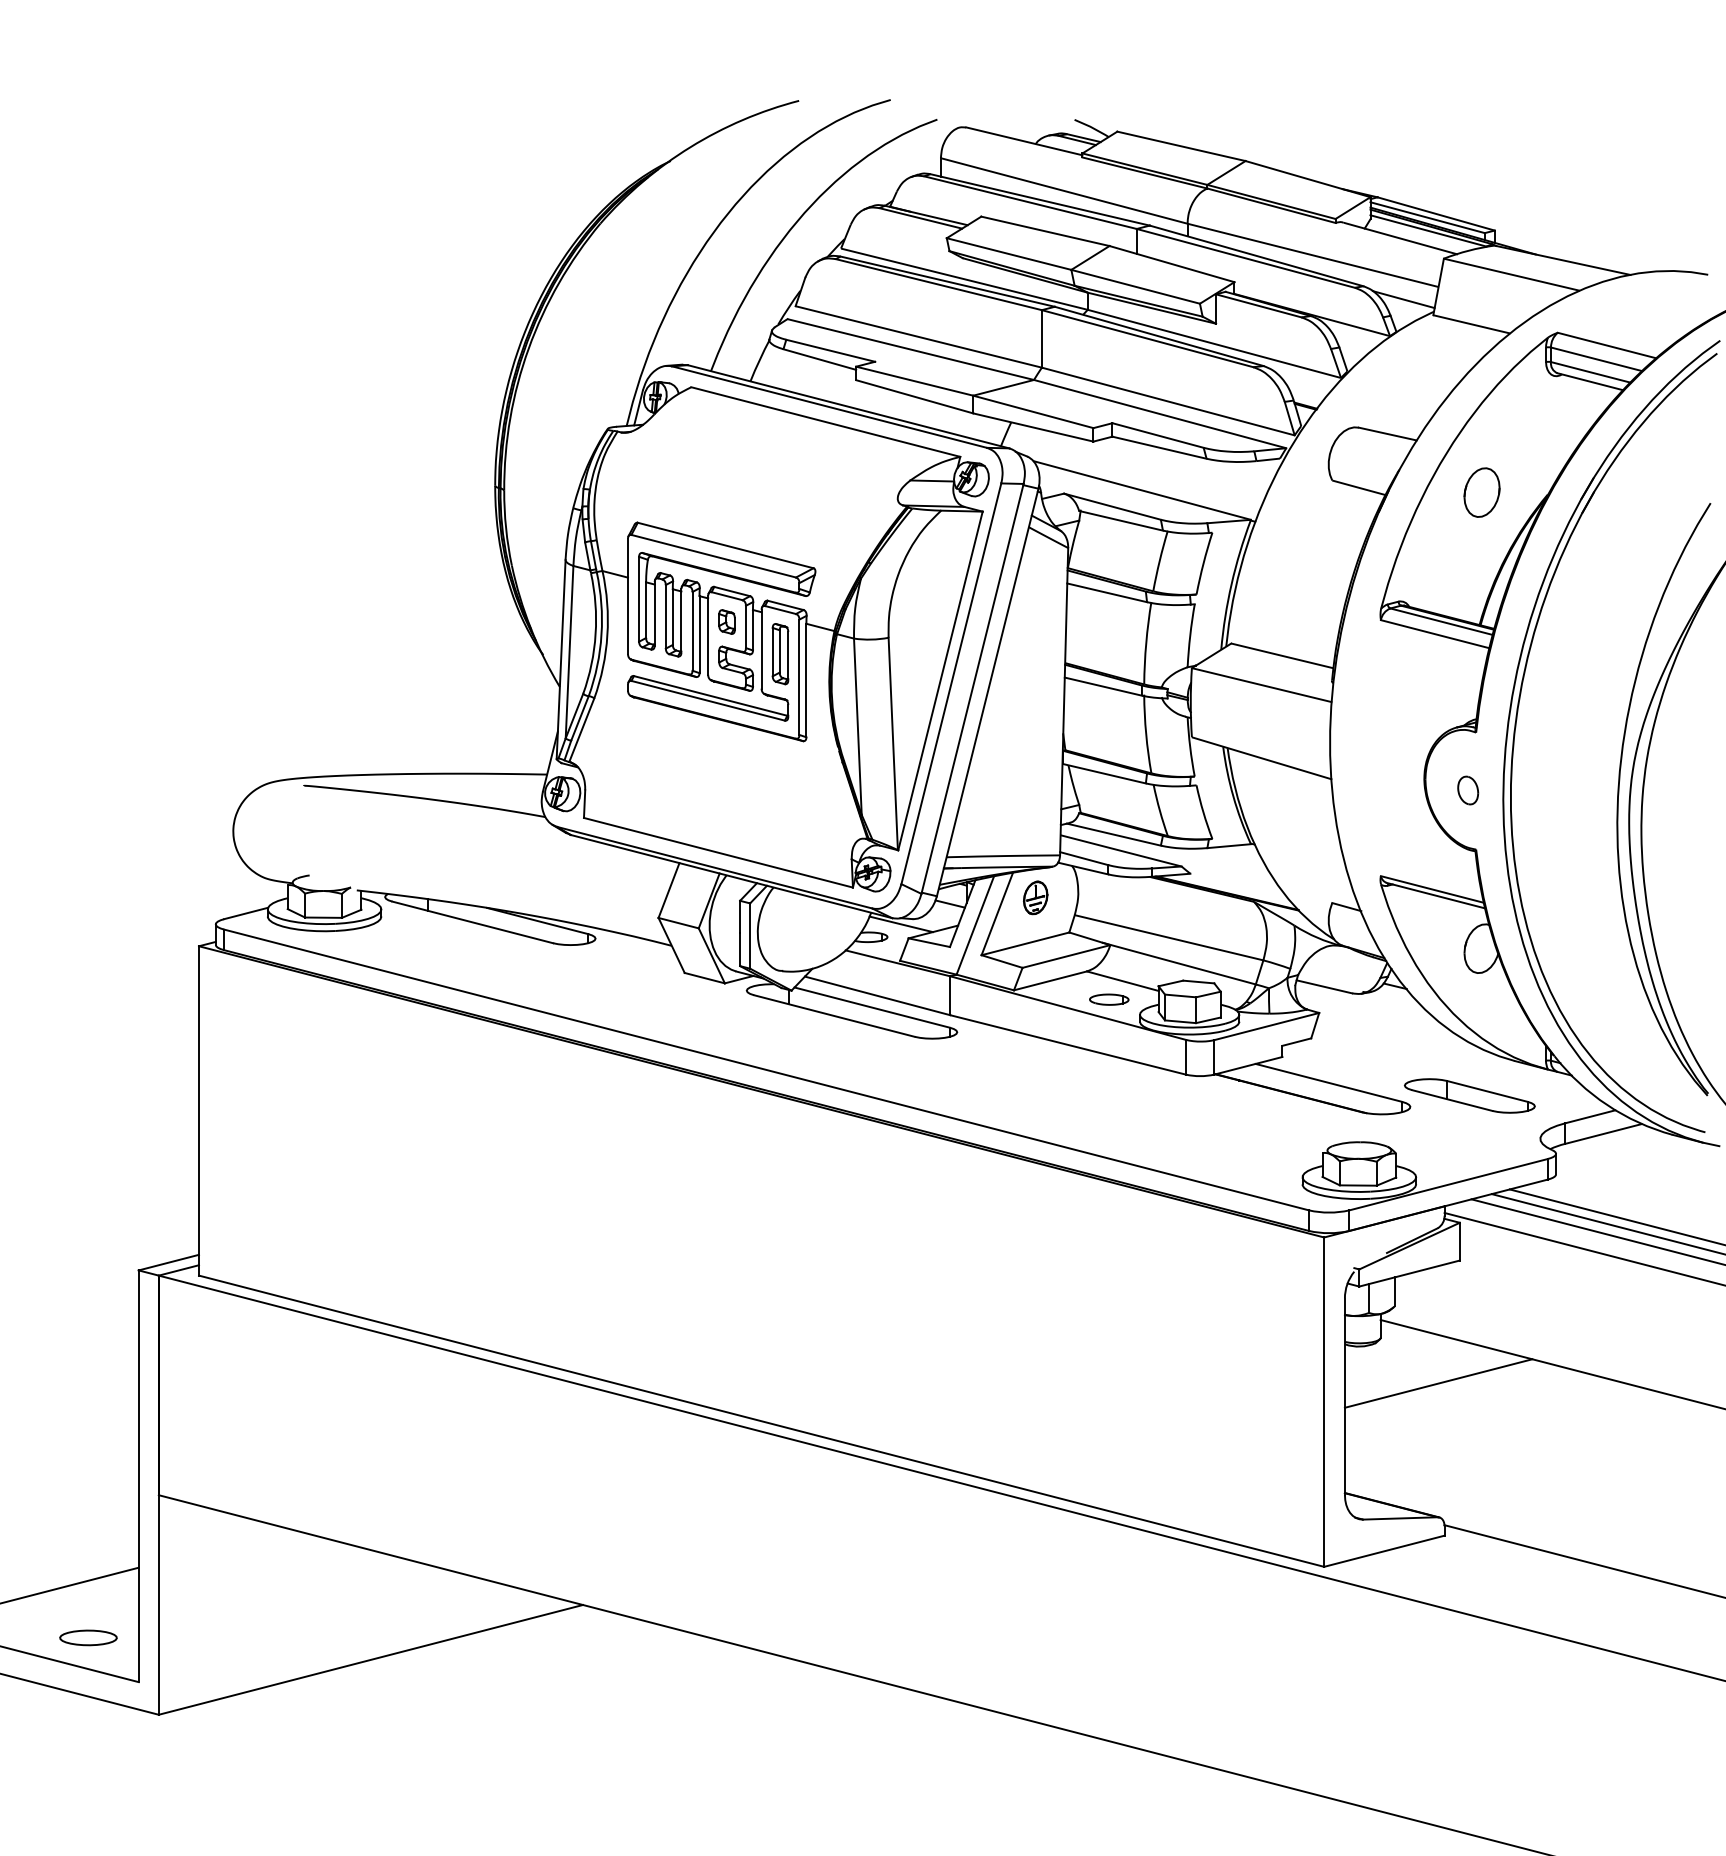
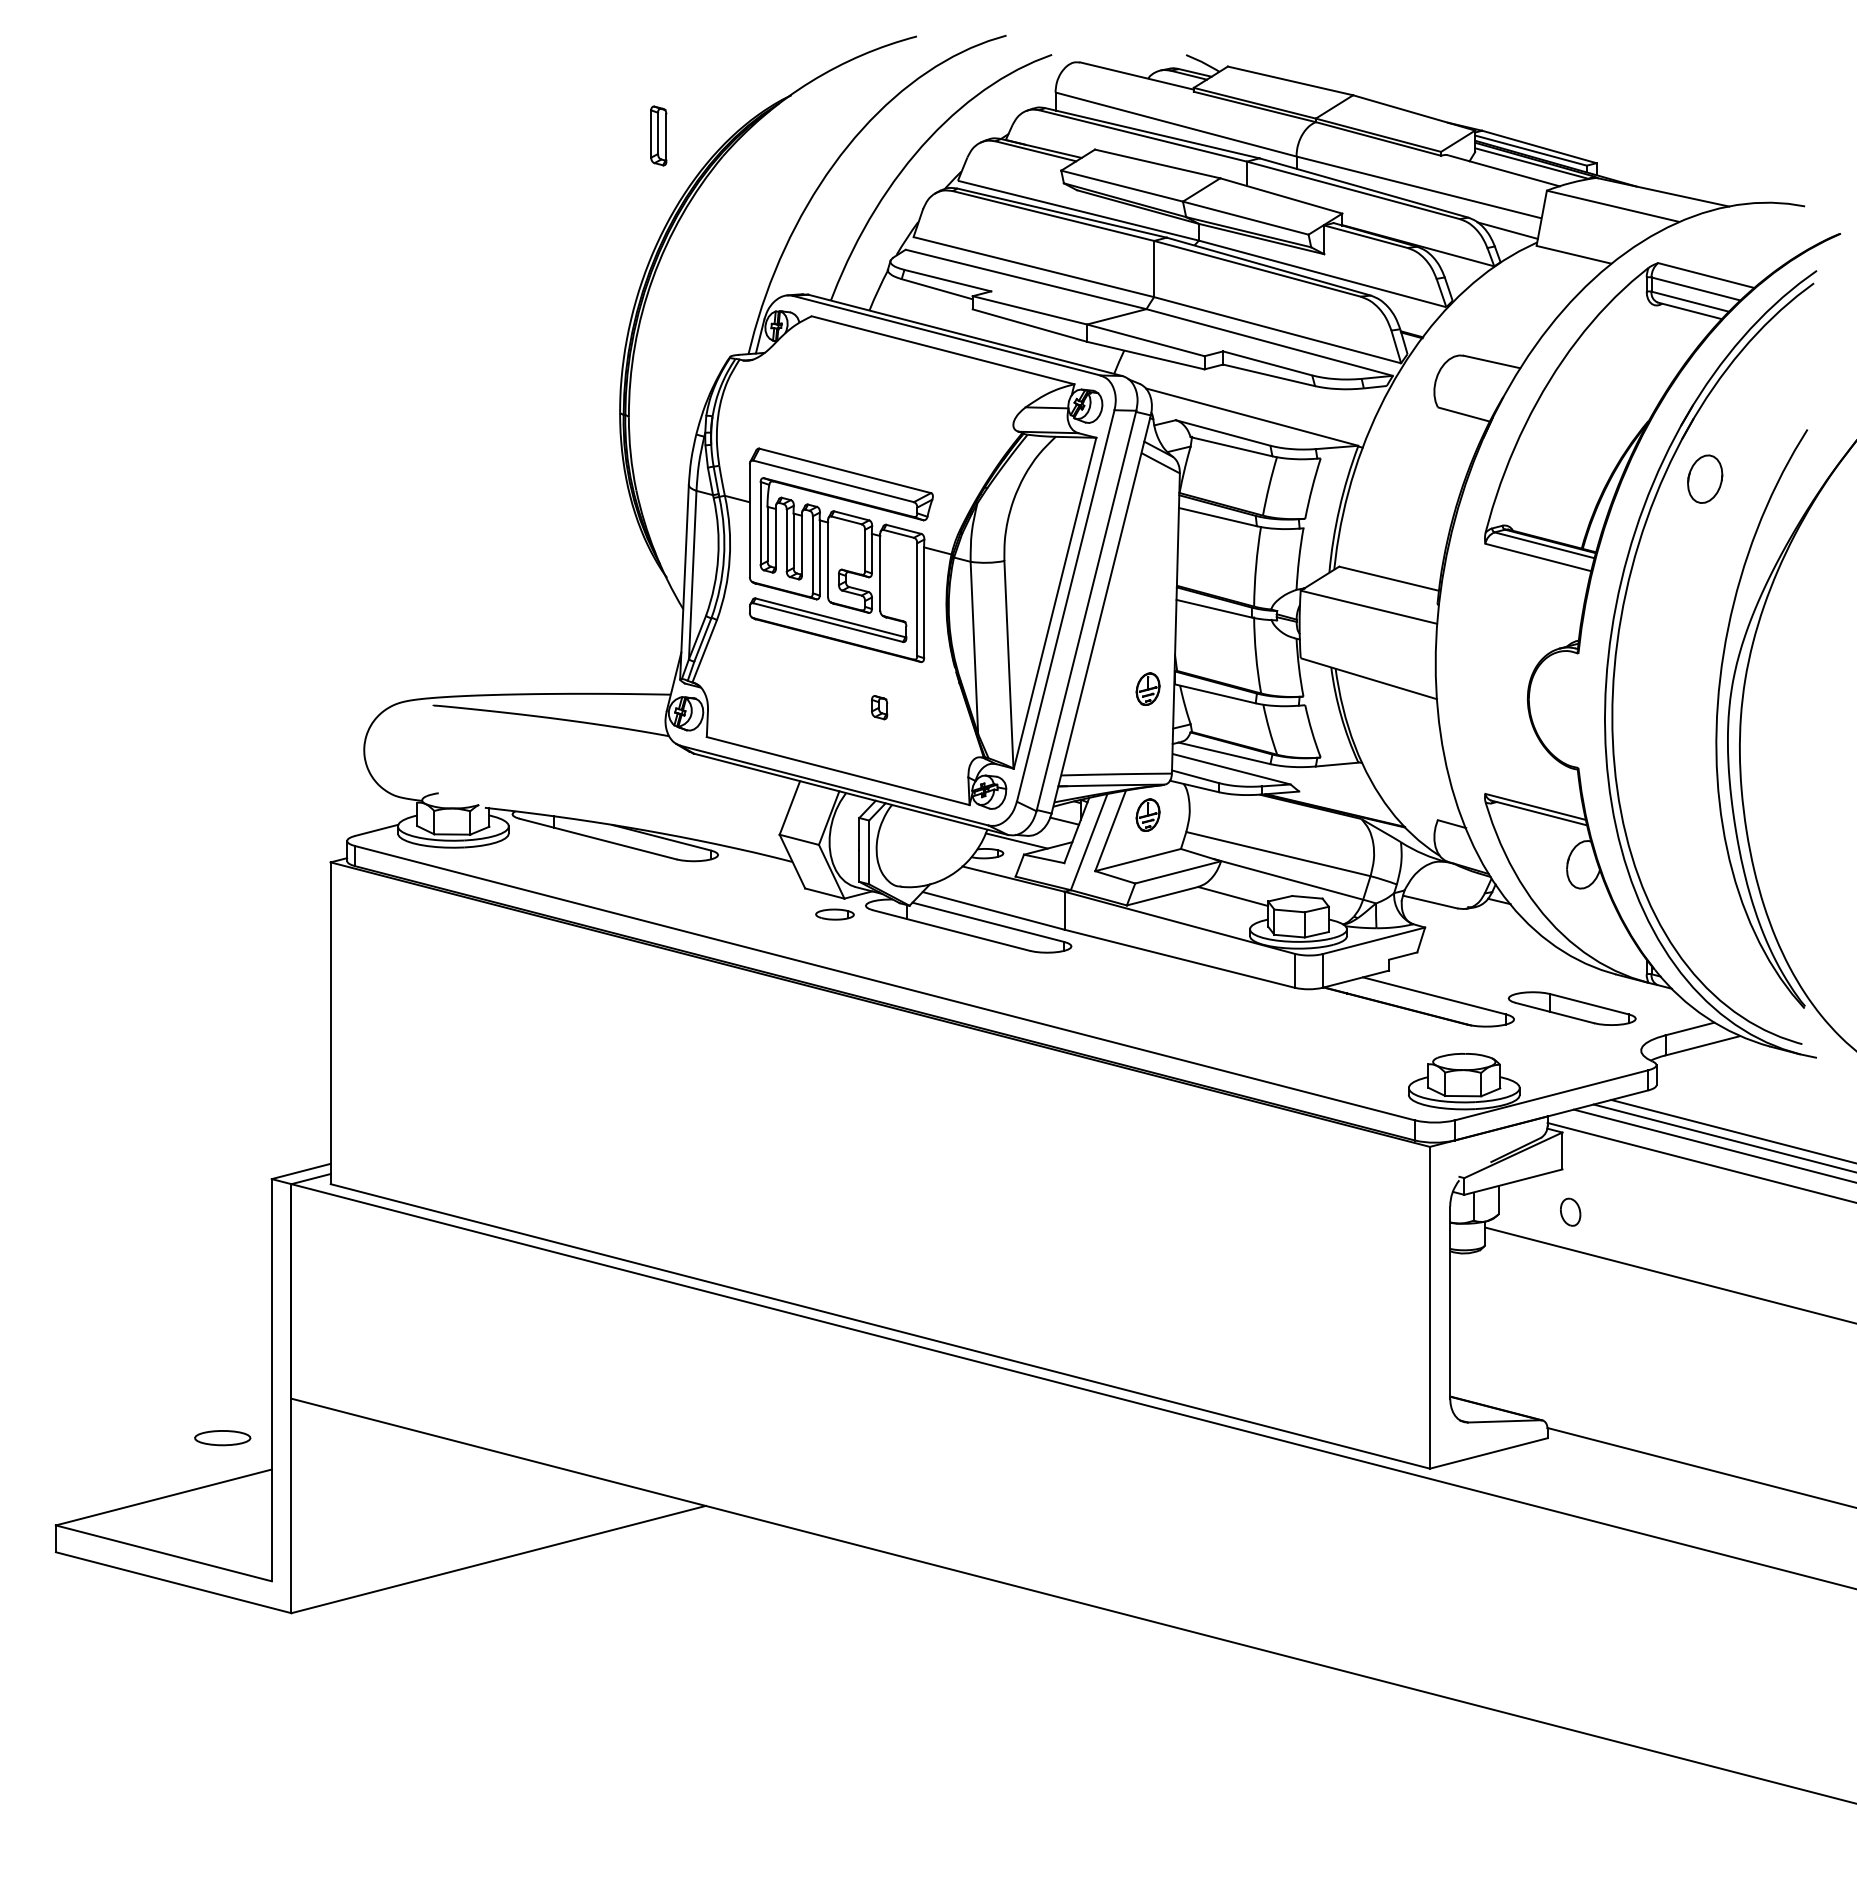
part: (1482, 491) -> (1705, 478), moved
part: (726, 621) -> (879, 707), moved
part: (780, 653) -> (658, 135), moved
part: (1035, 768) -> (1147, 688), added
part: (1468, 789) -> (1570, 1211), moved
part: (1108, 999) -> (834, 914), moved
line: (1438, 1383) -> (1541, 1289), removed
part: (88, 1638) -> (222, 1438), moved

